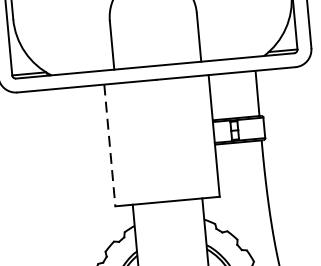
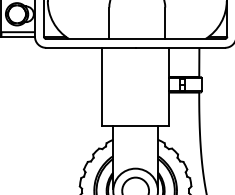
line: (110, 146) -> (102, 87), dashed -> solid

